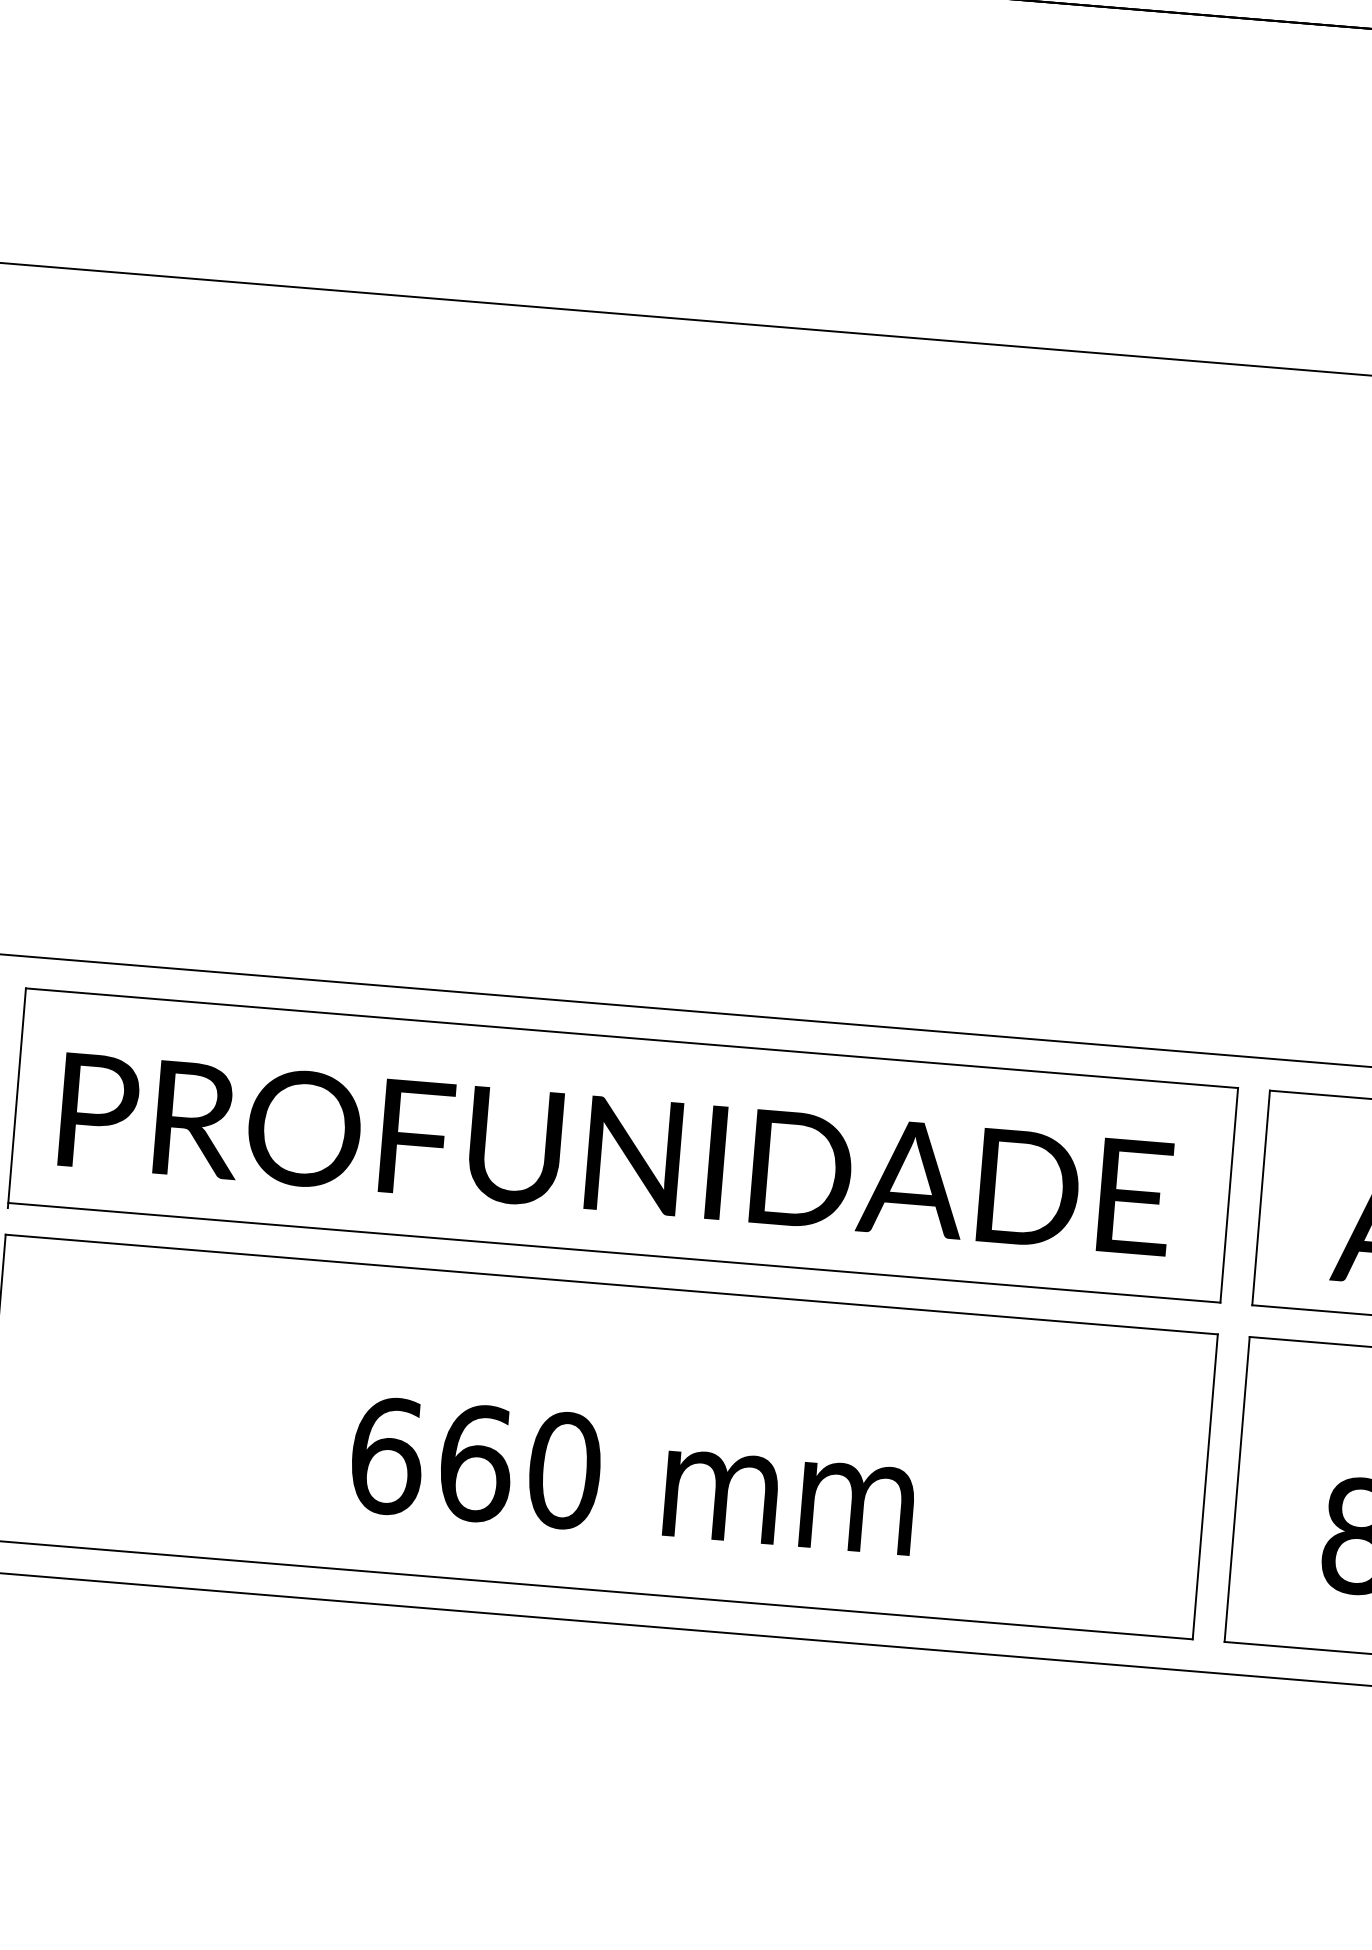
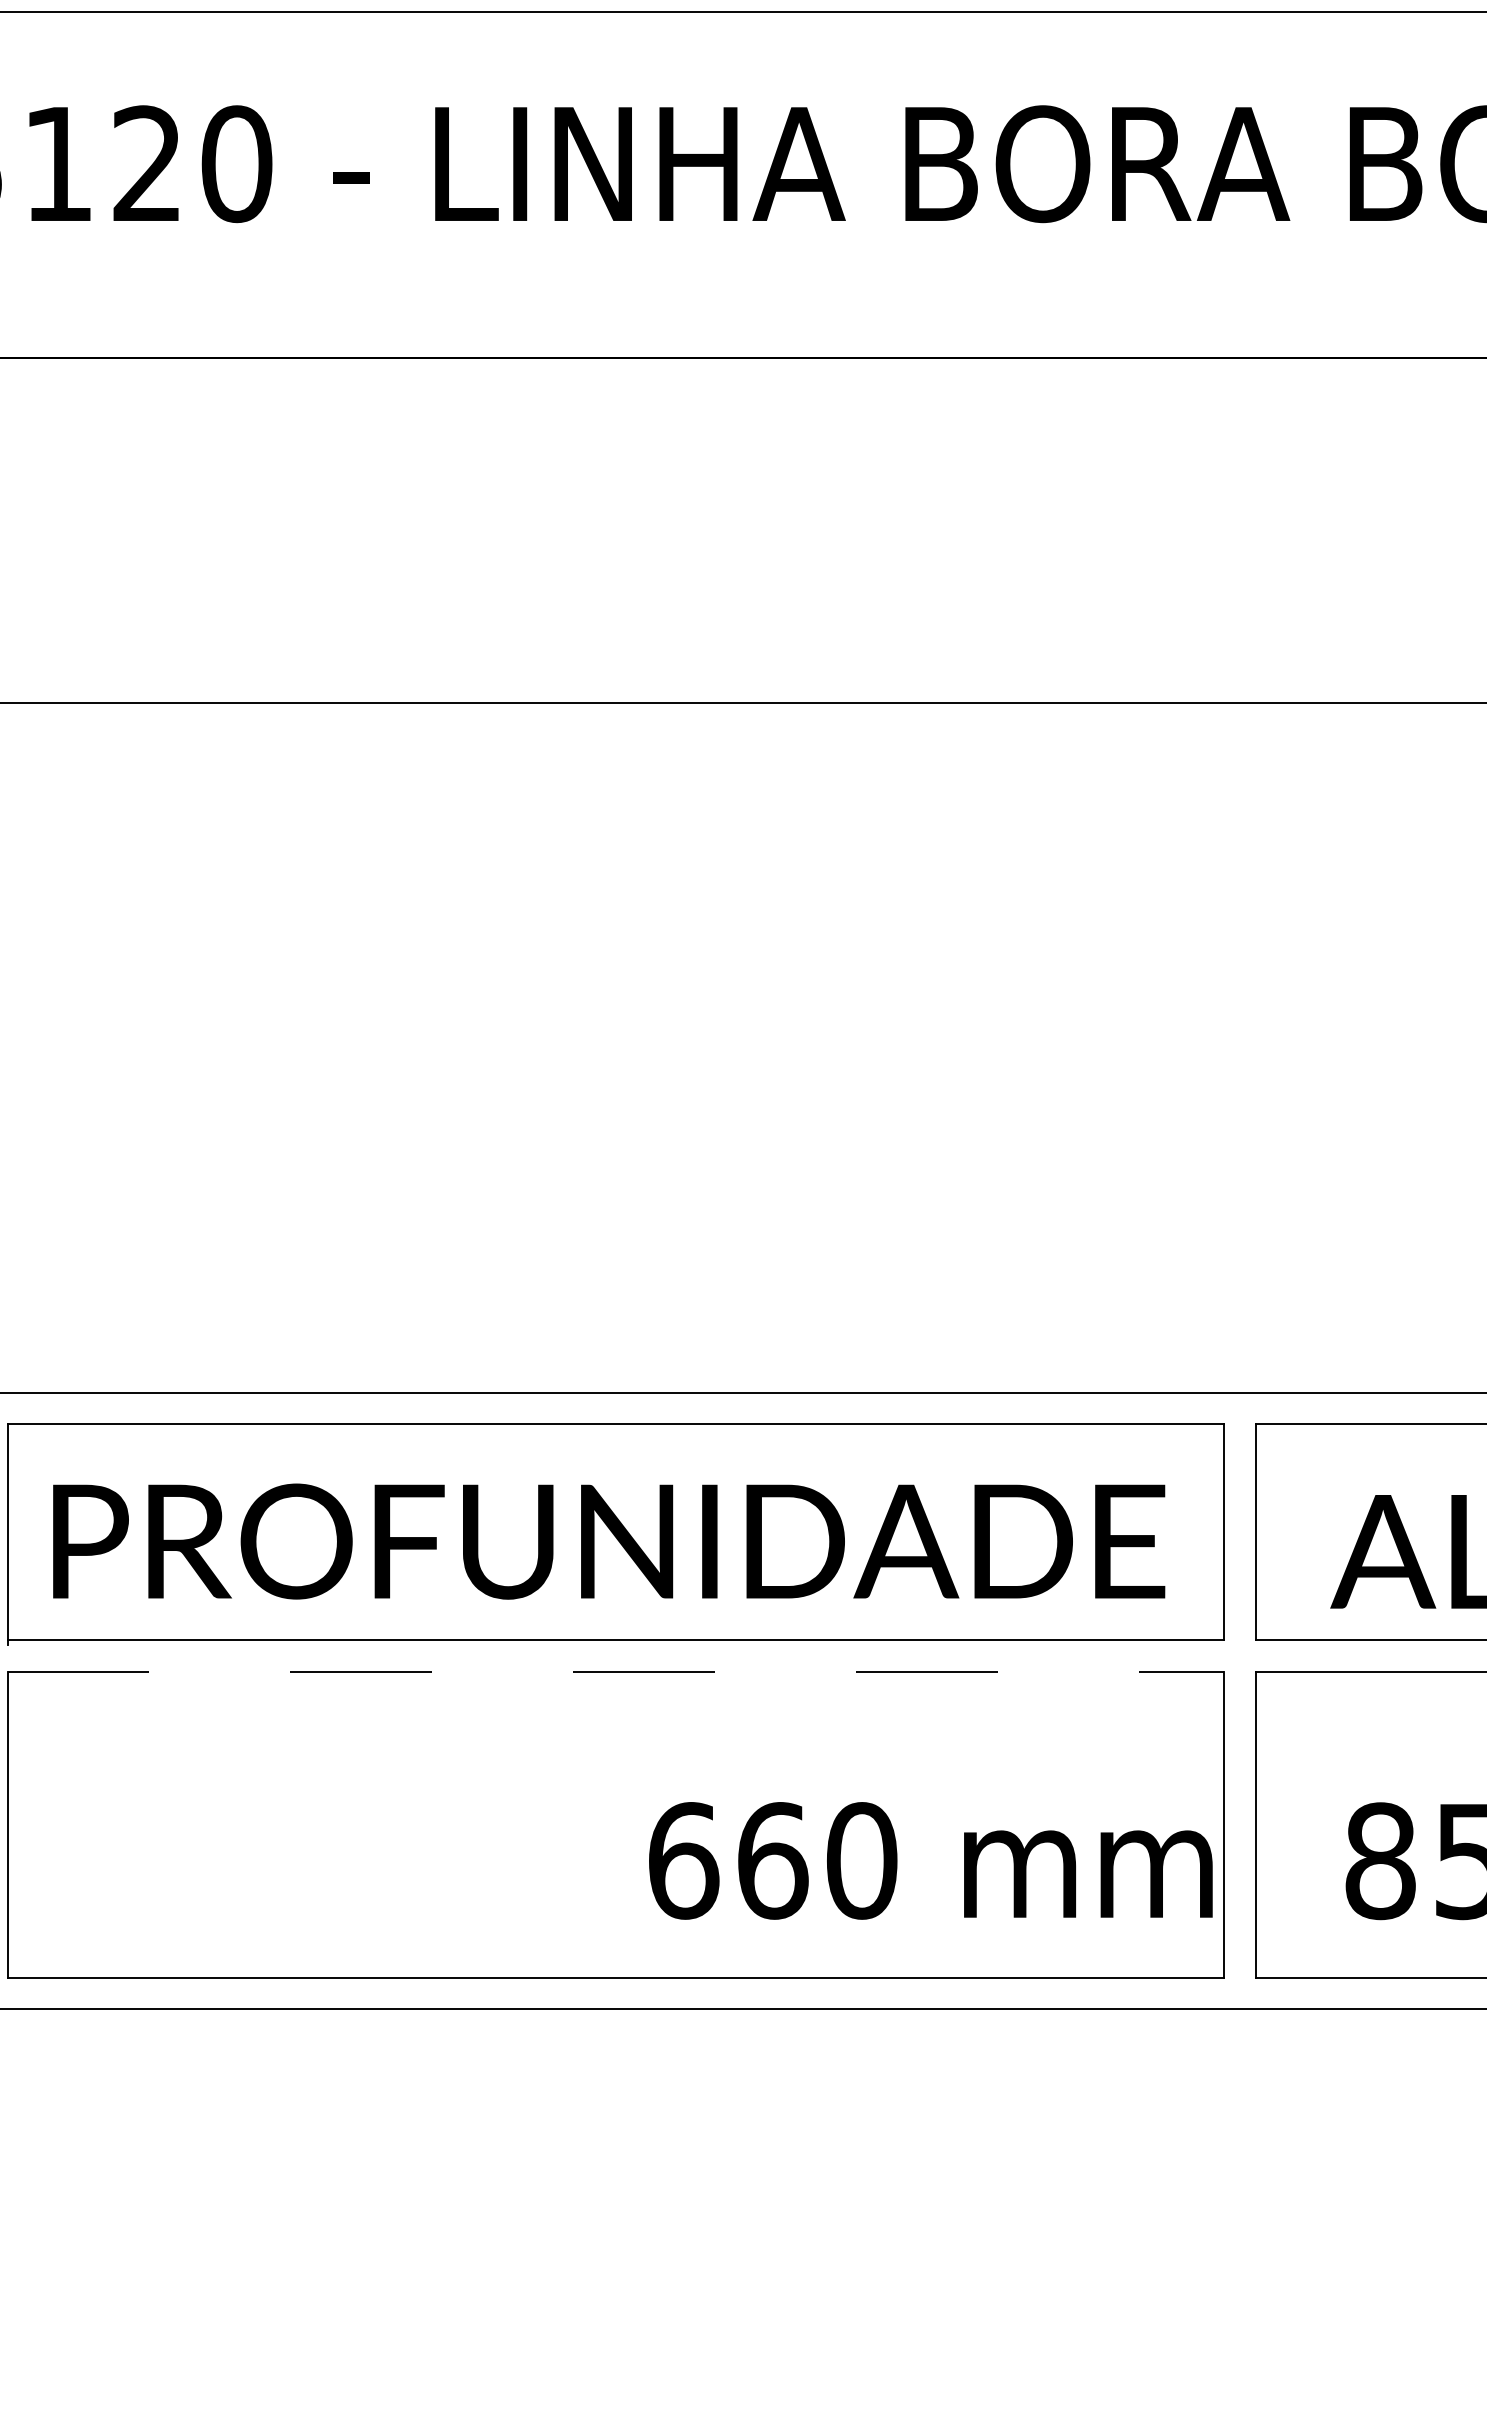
line: (612, 1284) -> (616, 1671), solid -> dashed
text: (633, 1475) -> (930, 1860), moved

